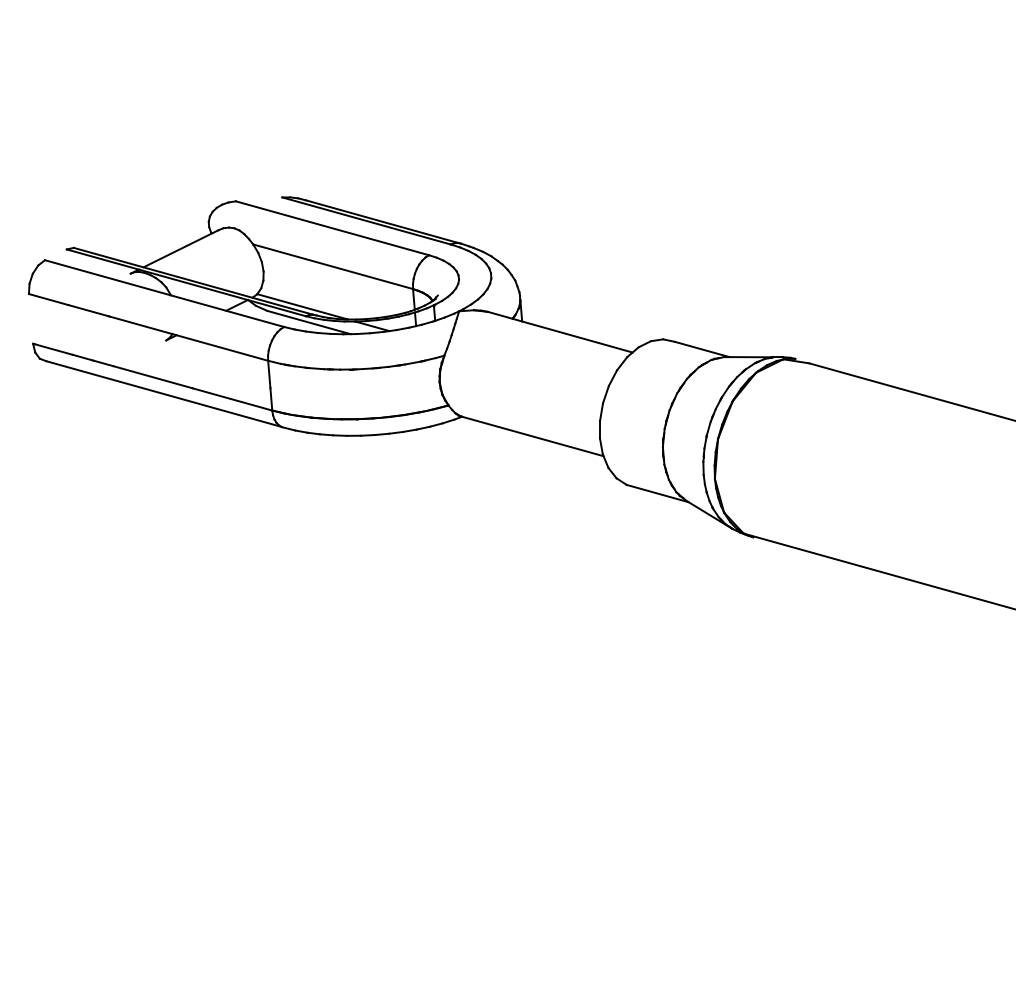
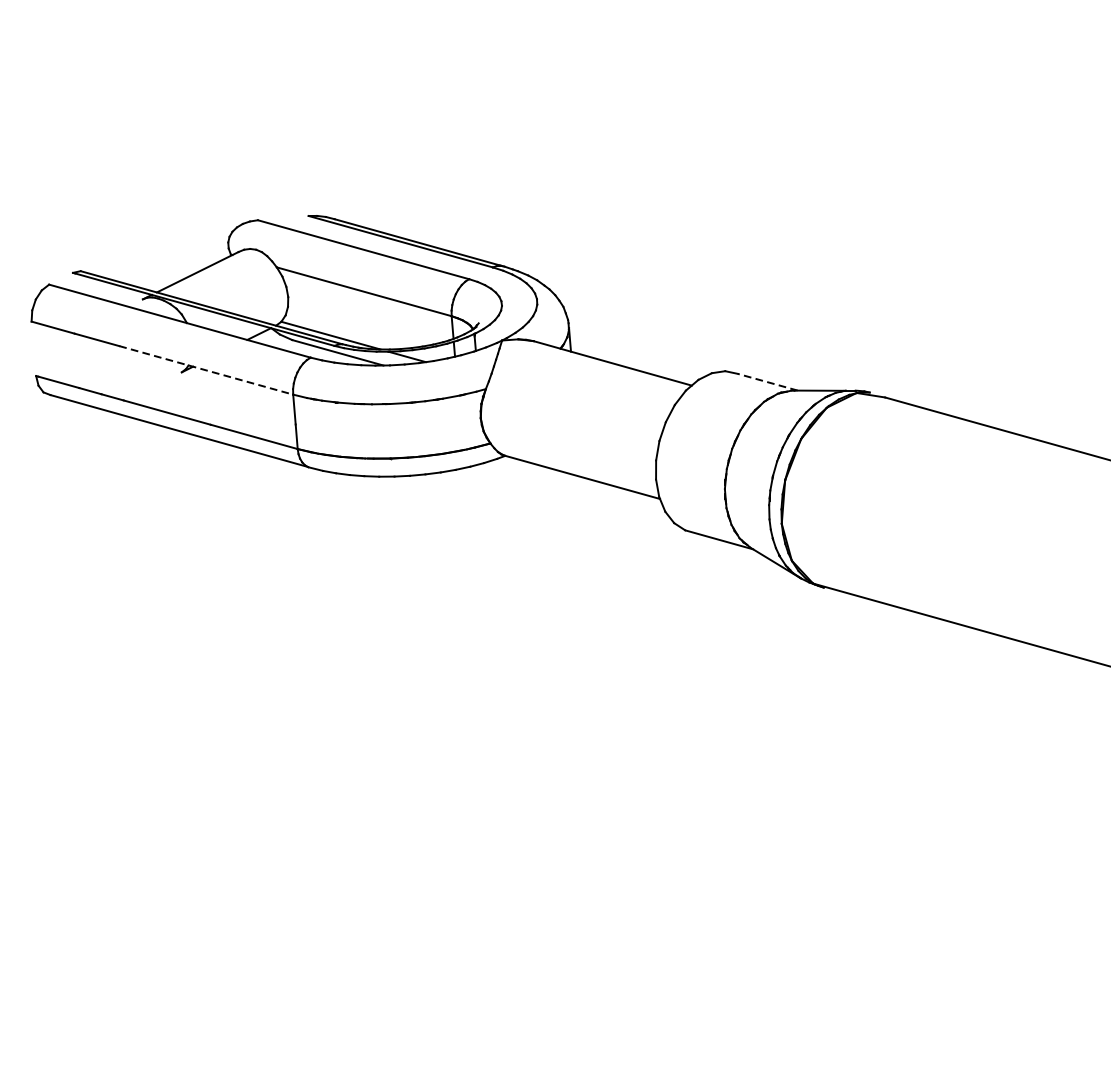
line: (188, 338) -> (206, 370), solid -> dashed
line: (701, 349) -> (767, 382), solid -> dashed

